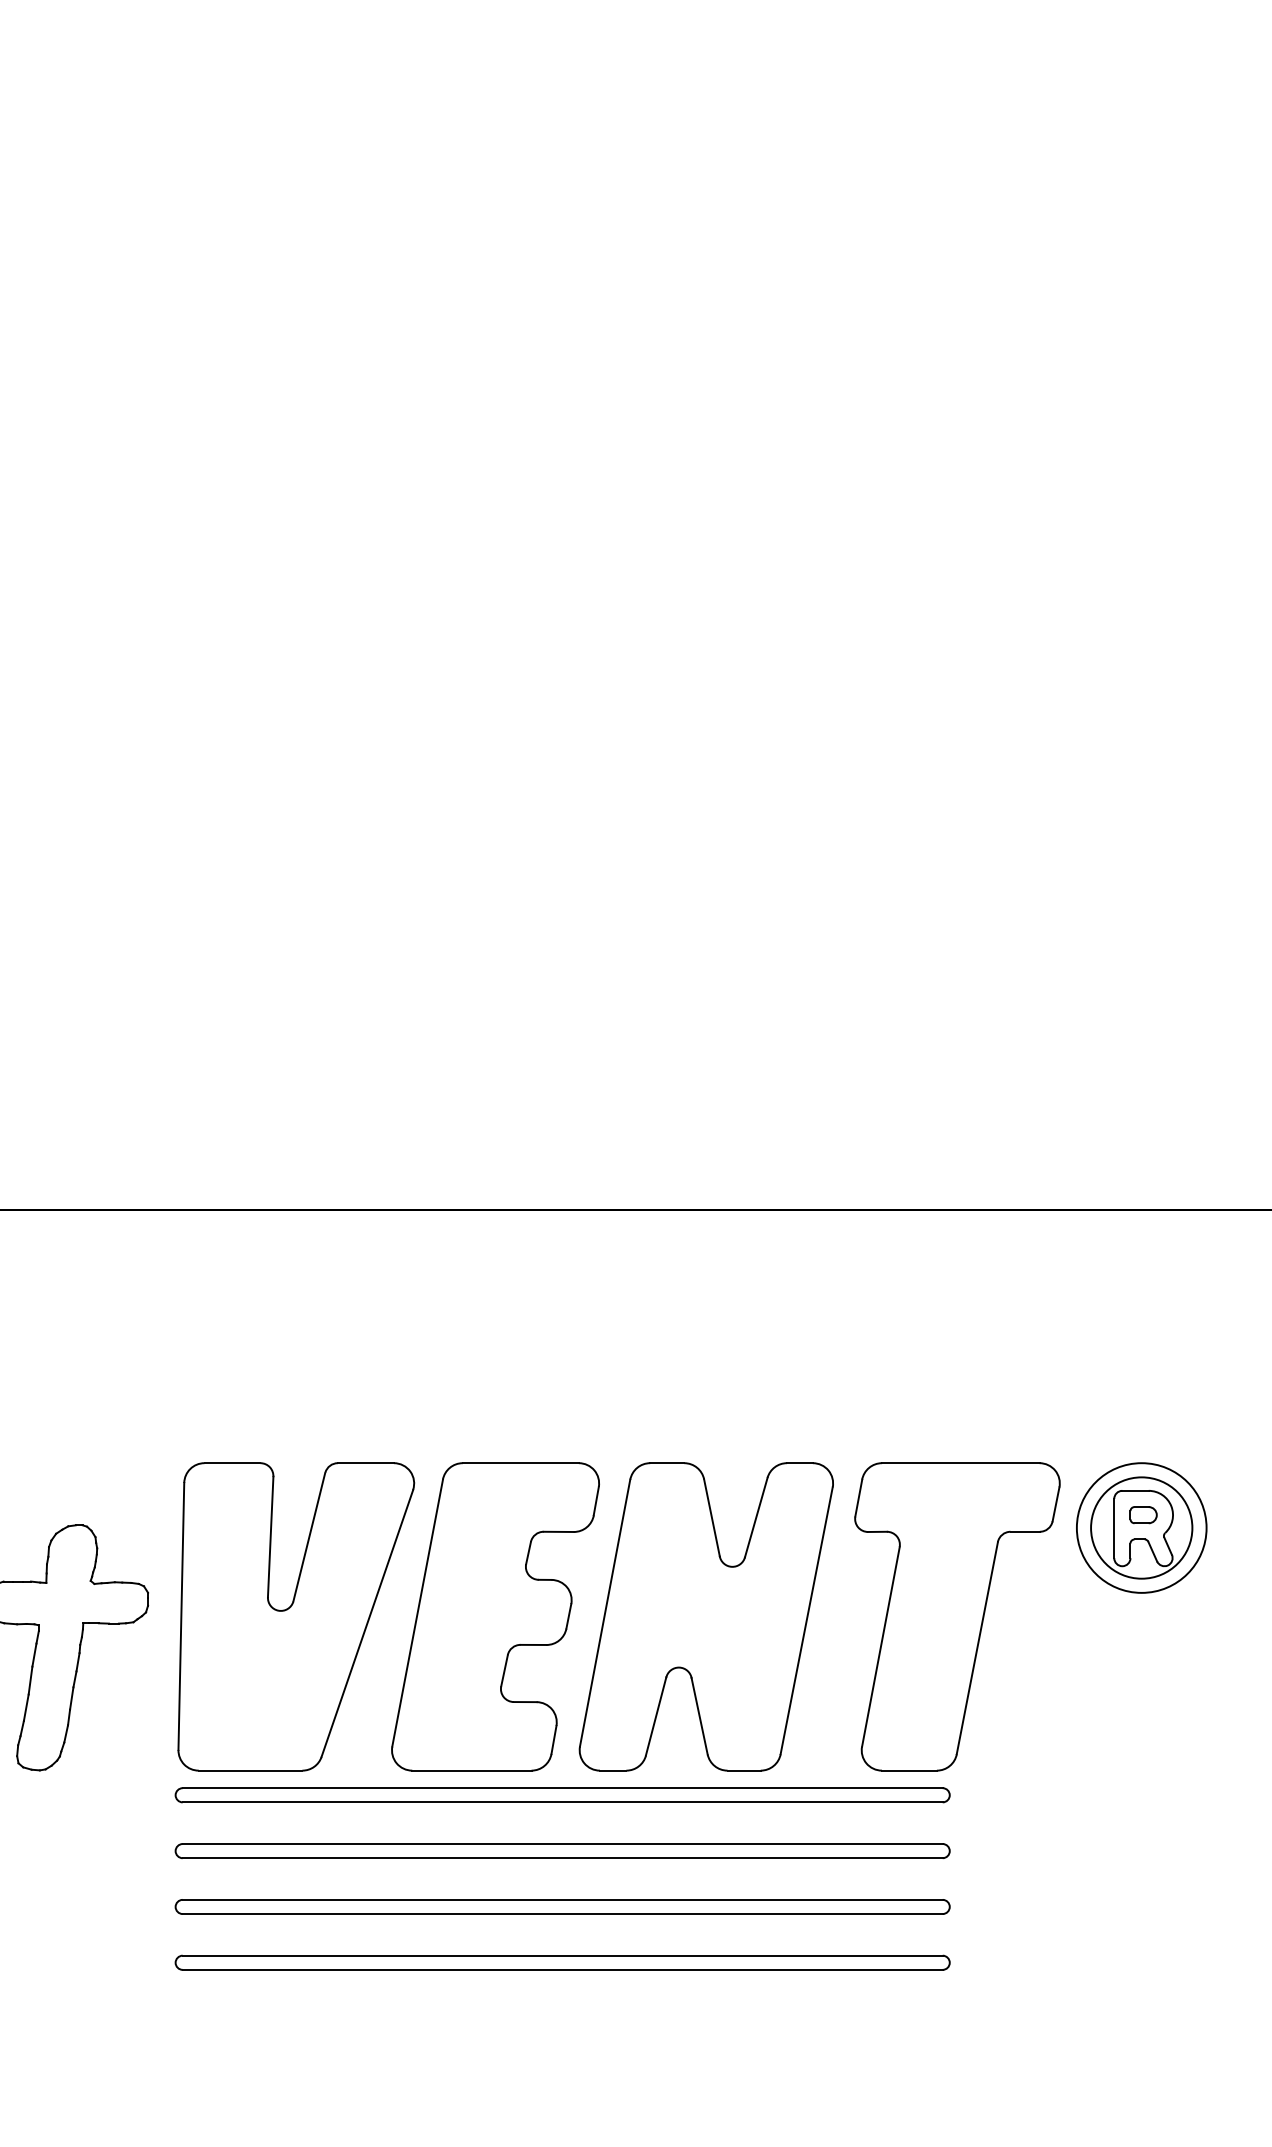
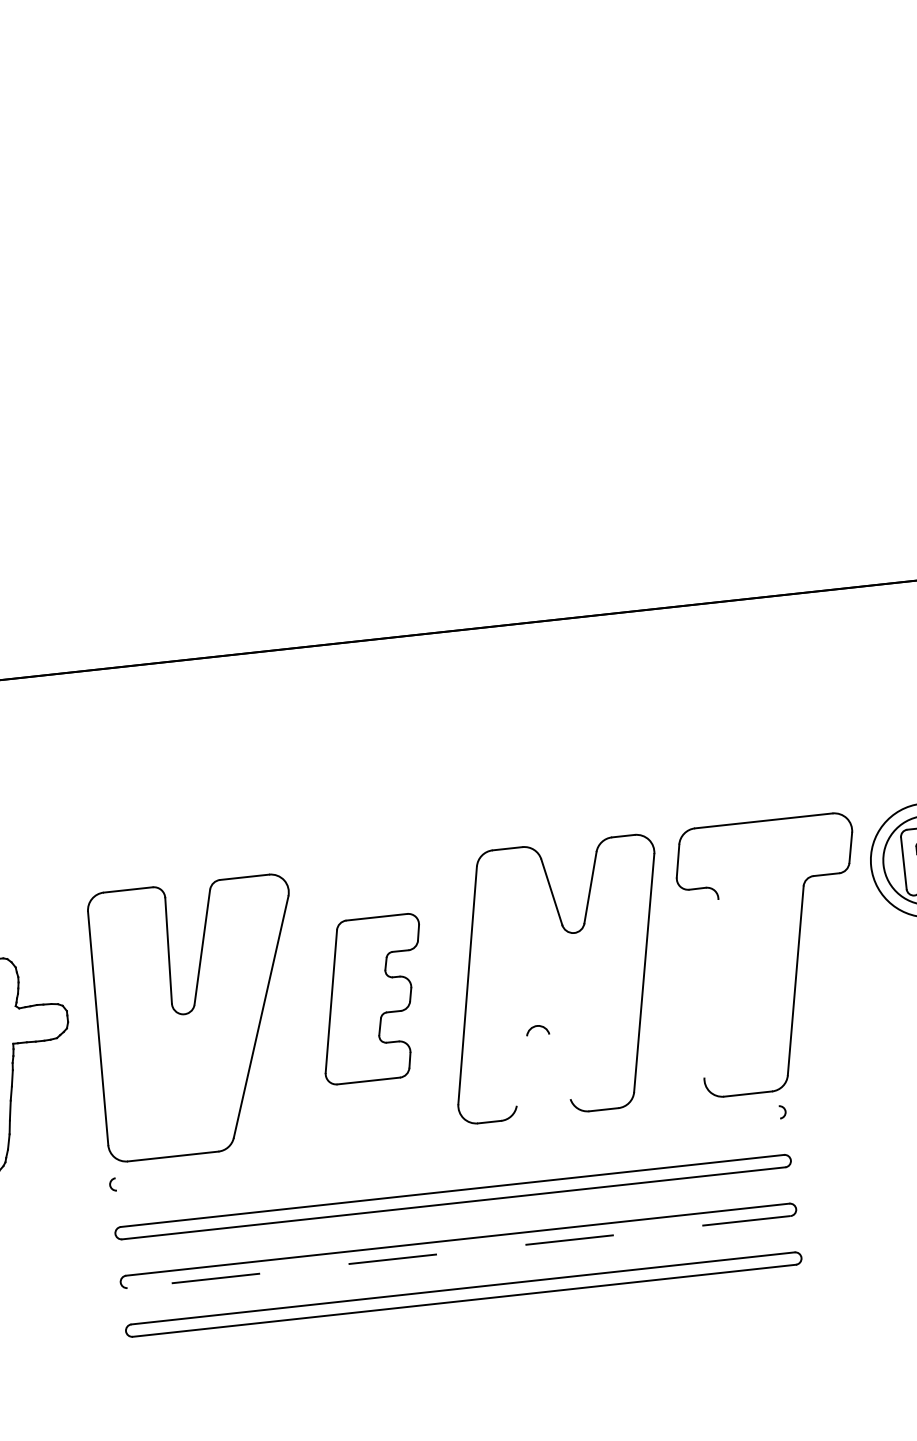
part: (495, 1616) -> (372, 998), size x0.6
line: (880, 1646) -> (711, 988), removed
line: (699, 1715) -> (559, 1065), removed
line: (655, 1716) -> (521, 1070), removed
line: (562, 1788) -> (447, 1142), removed
line: (562, 1802) -> (448, 1154), removed
line: (562, 1914) -> (459, 1252), solid -> dashed

